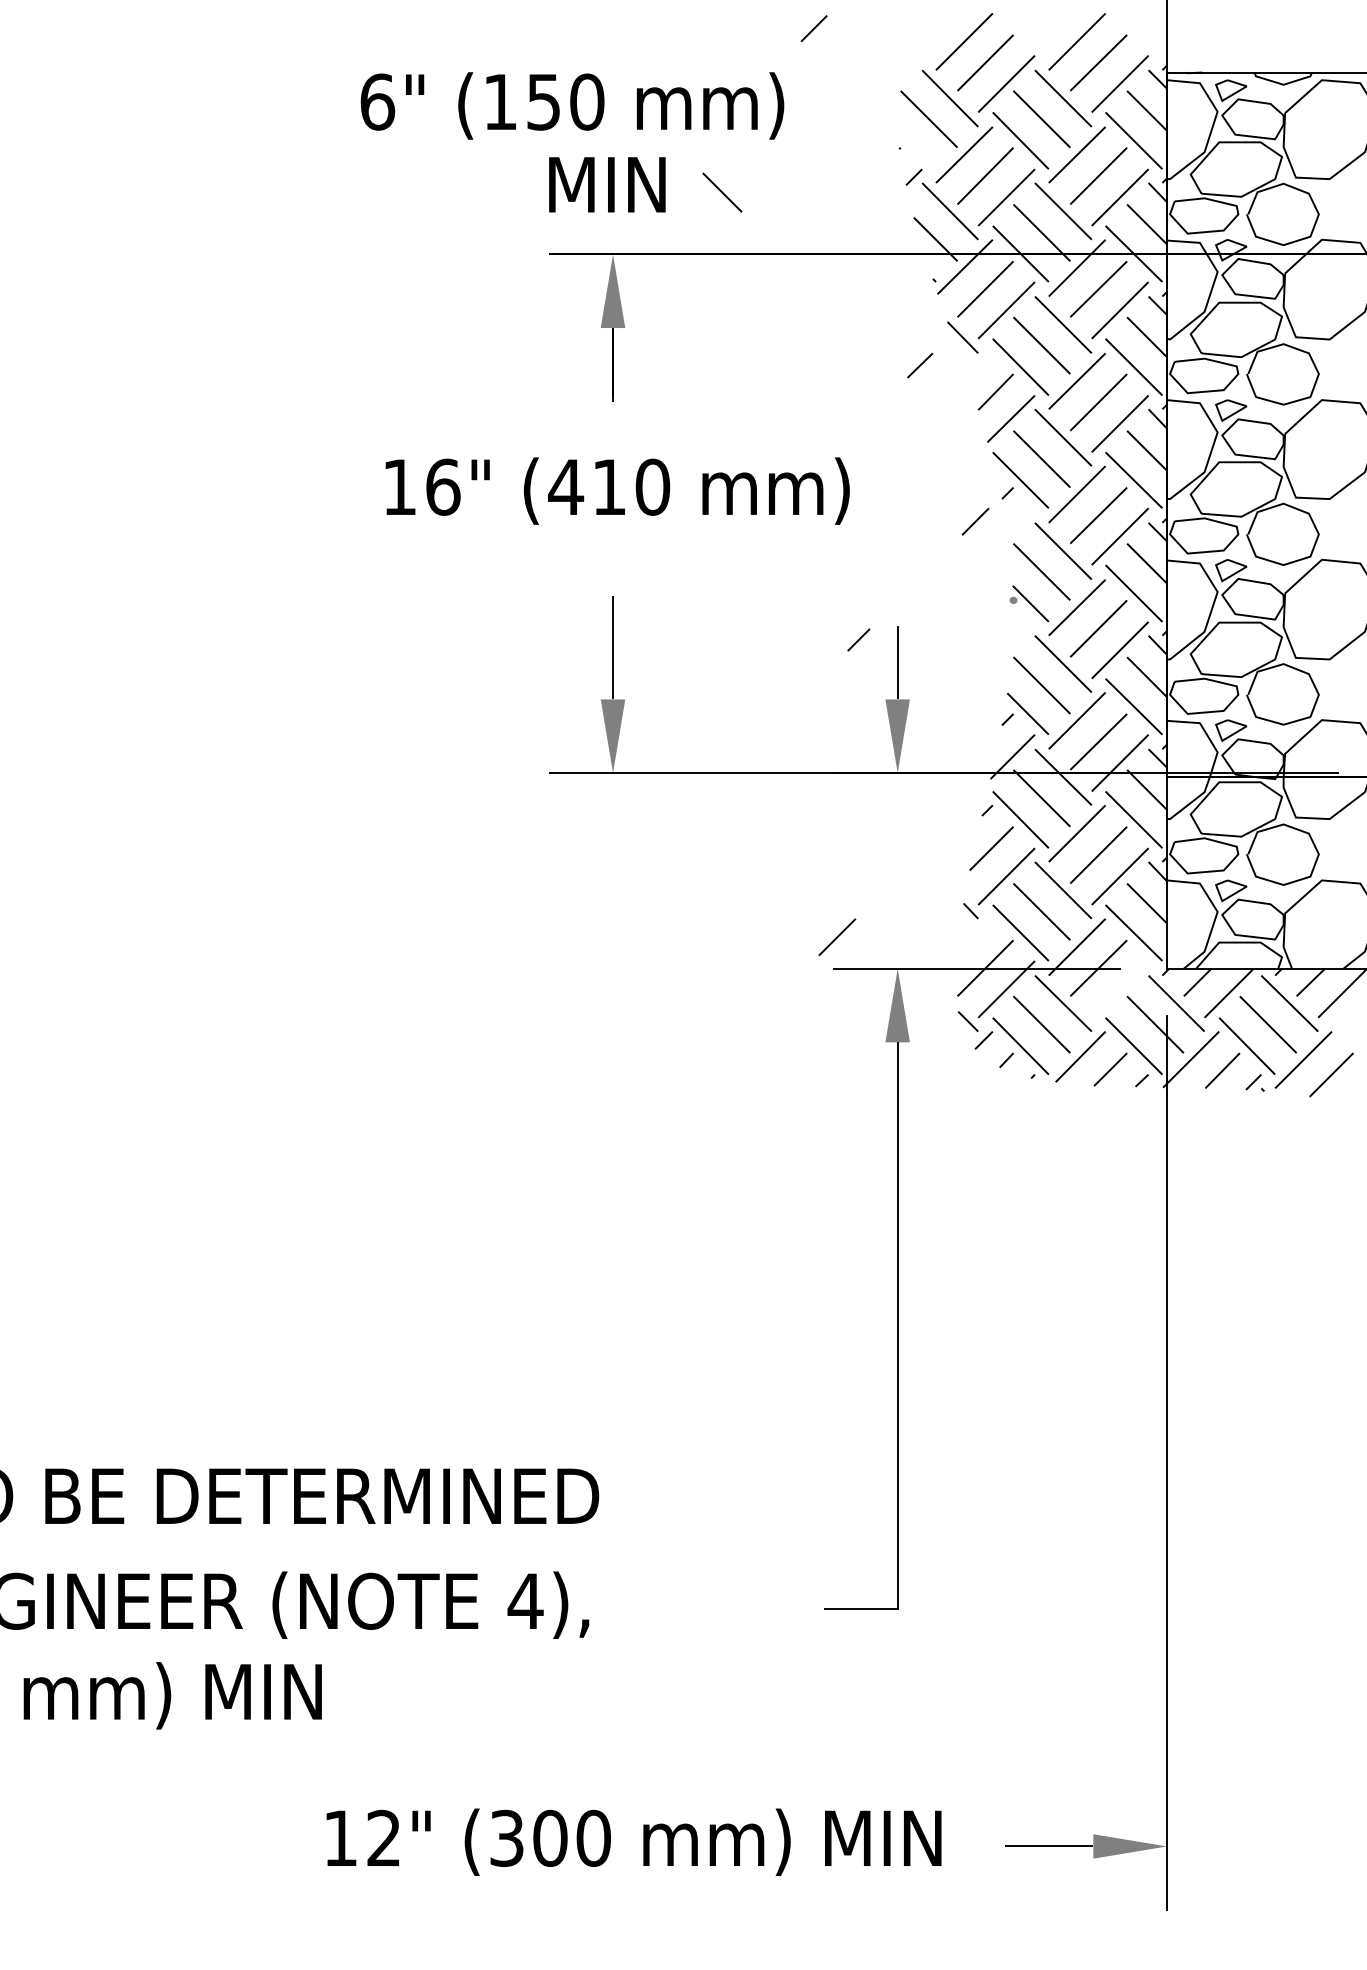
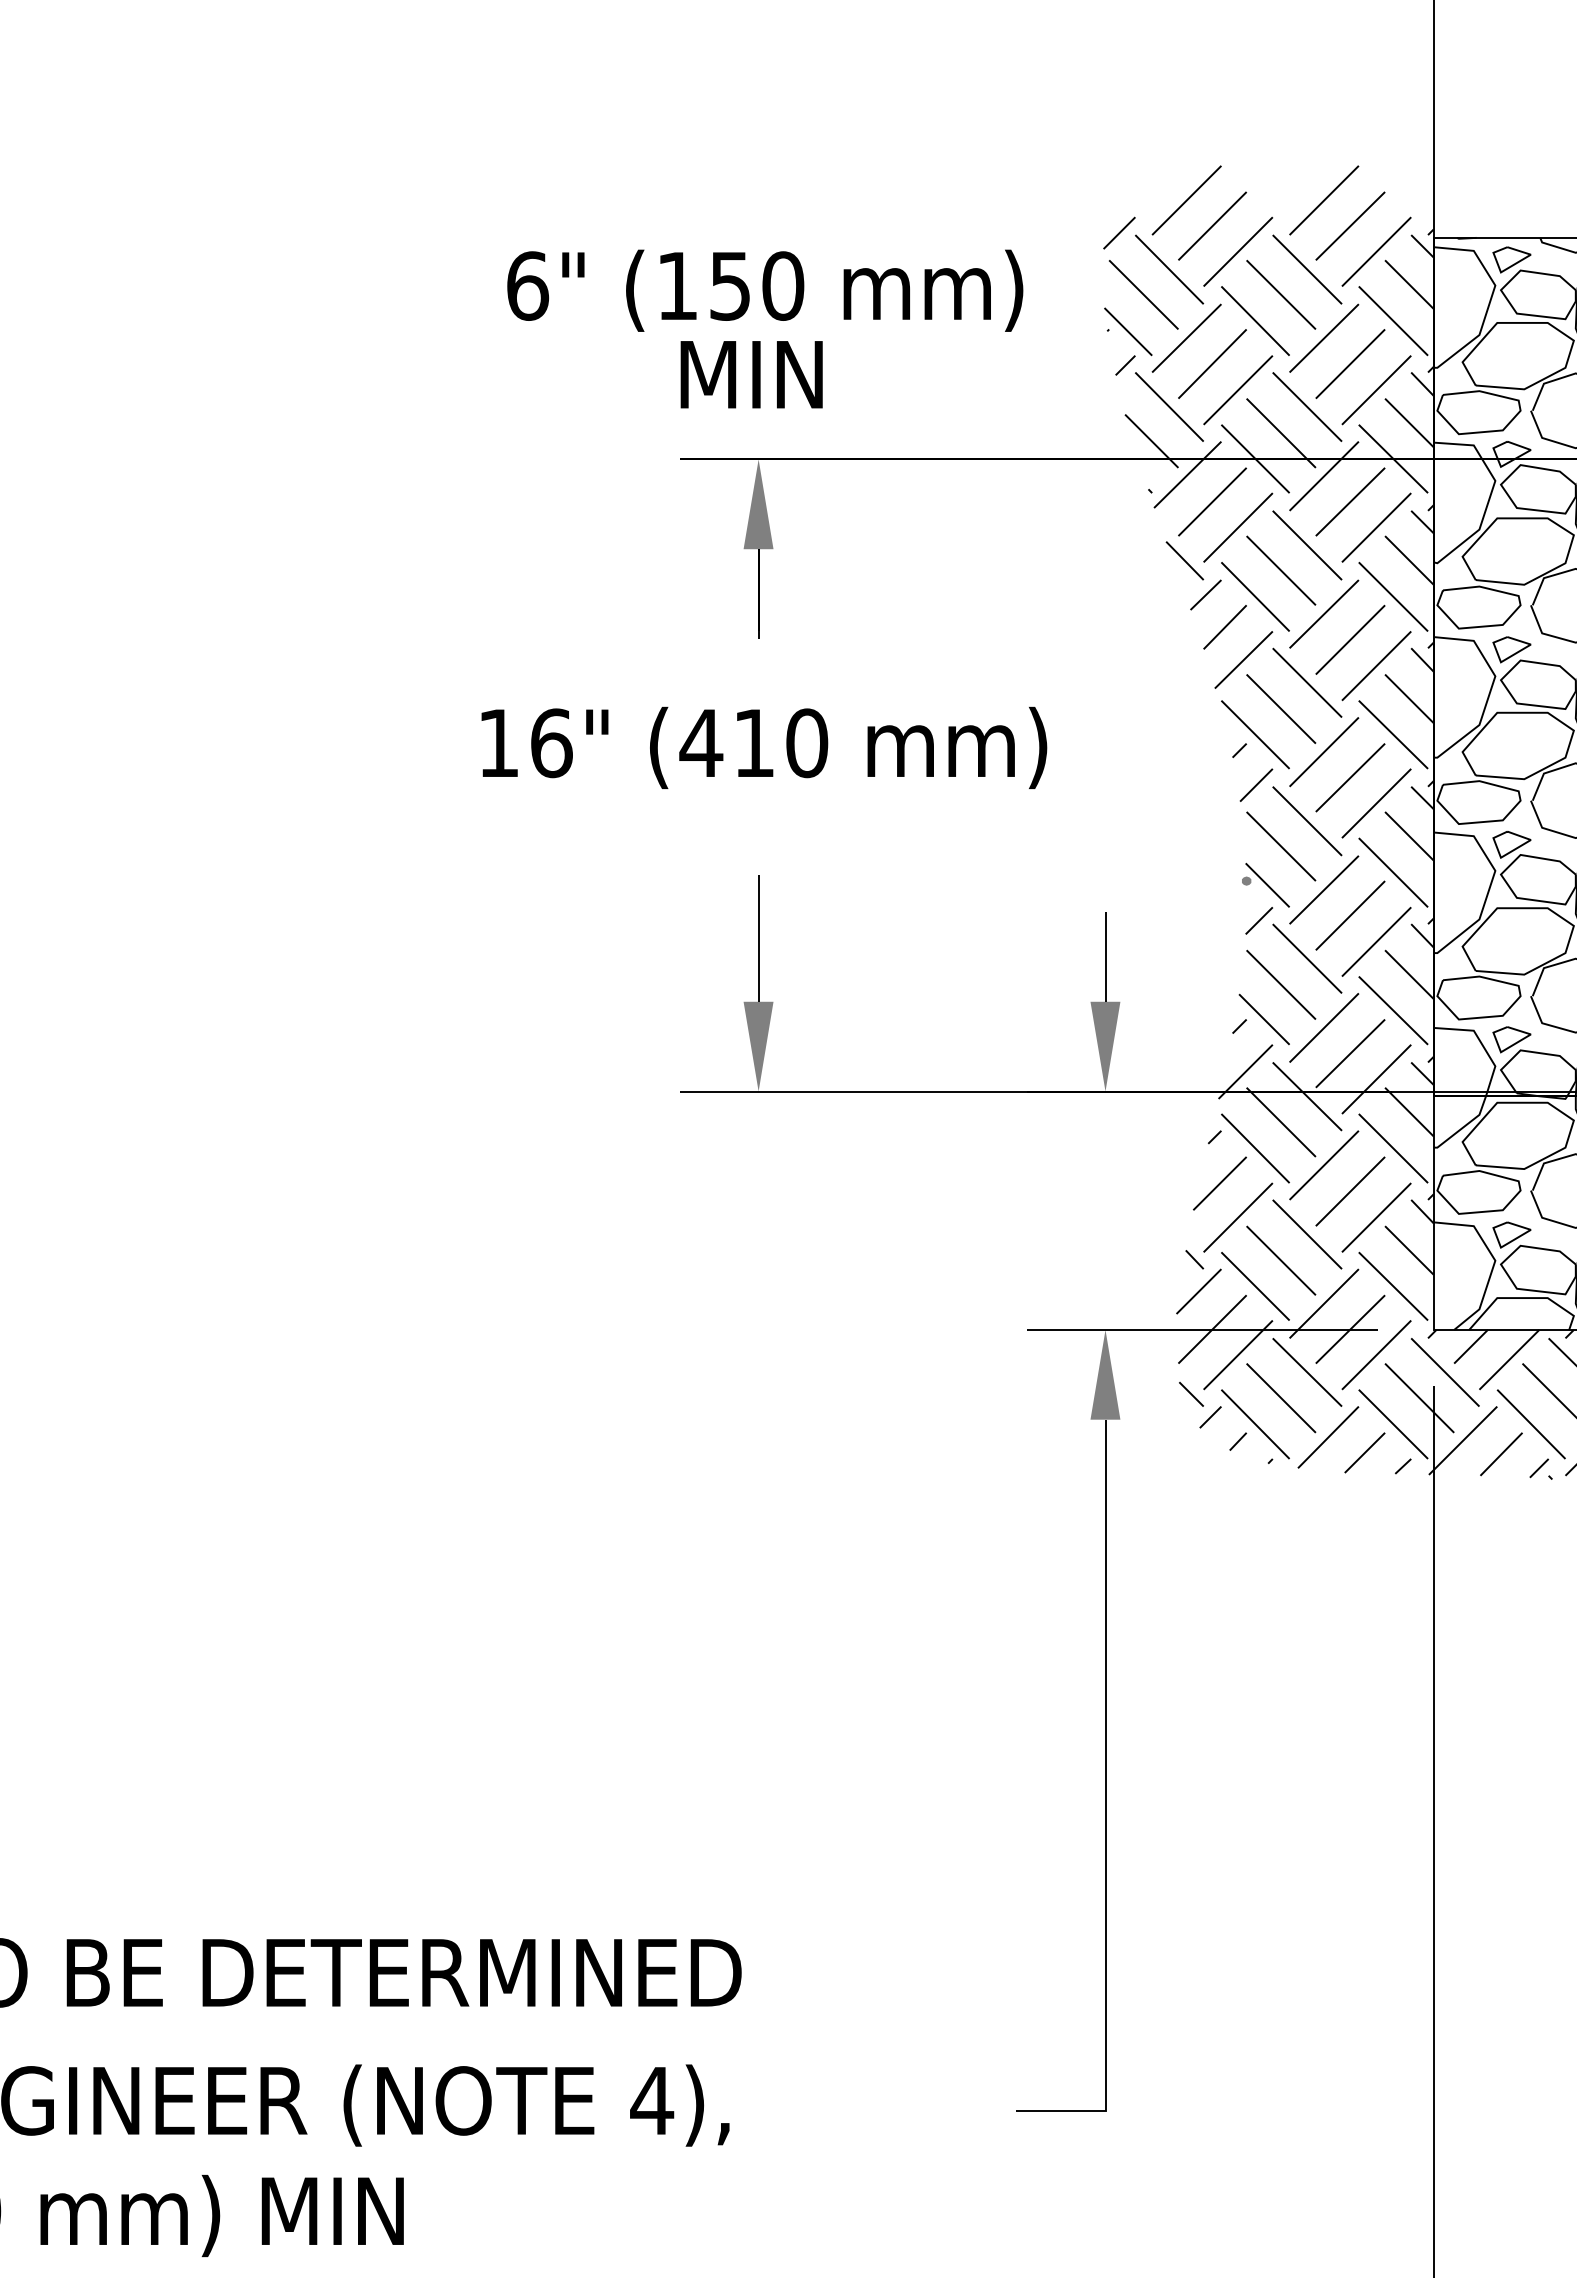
line: (813, 28) -> (1118, 232), moved
text: (572, 105) -> (765, 290), moved
line: (722, 192) -> (1128, 331), moved
line: (920, 365) -> (1206, 594), moved
line: (975, 521) -> (1256, 784), moved
line: (858, 639) -> (1258, 920), moved
line: (837, 936) -> (1199, 1290), moved
line: (1119, 989) -> (1375, 1355), added

